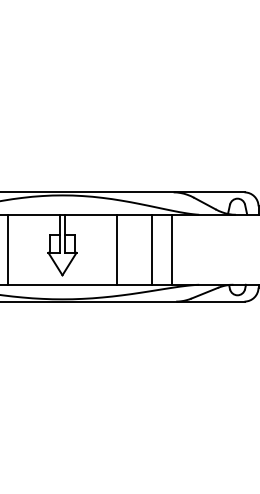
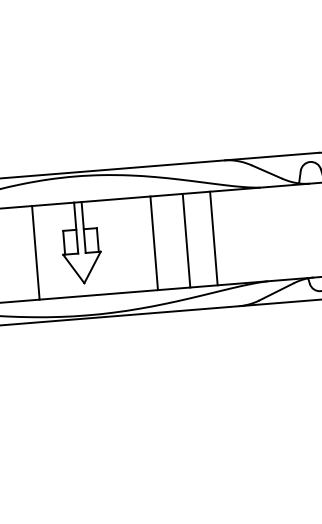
line: (8, 249) -> (36, 252), moved
line: (151, 249) -> (185, 240), moved
line: (172, 249) -> (213, 238), moved

